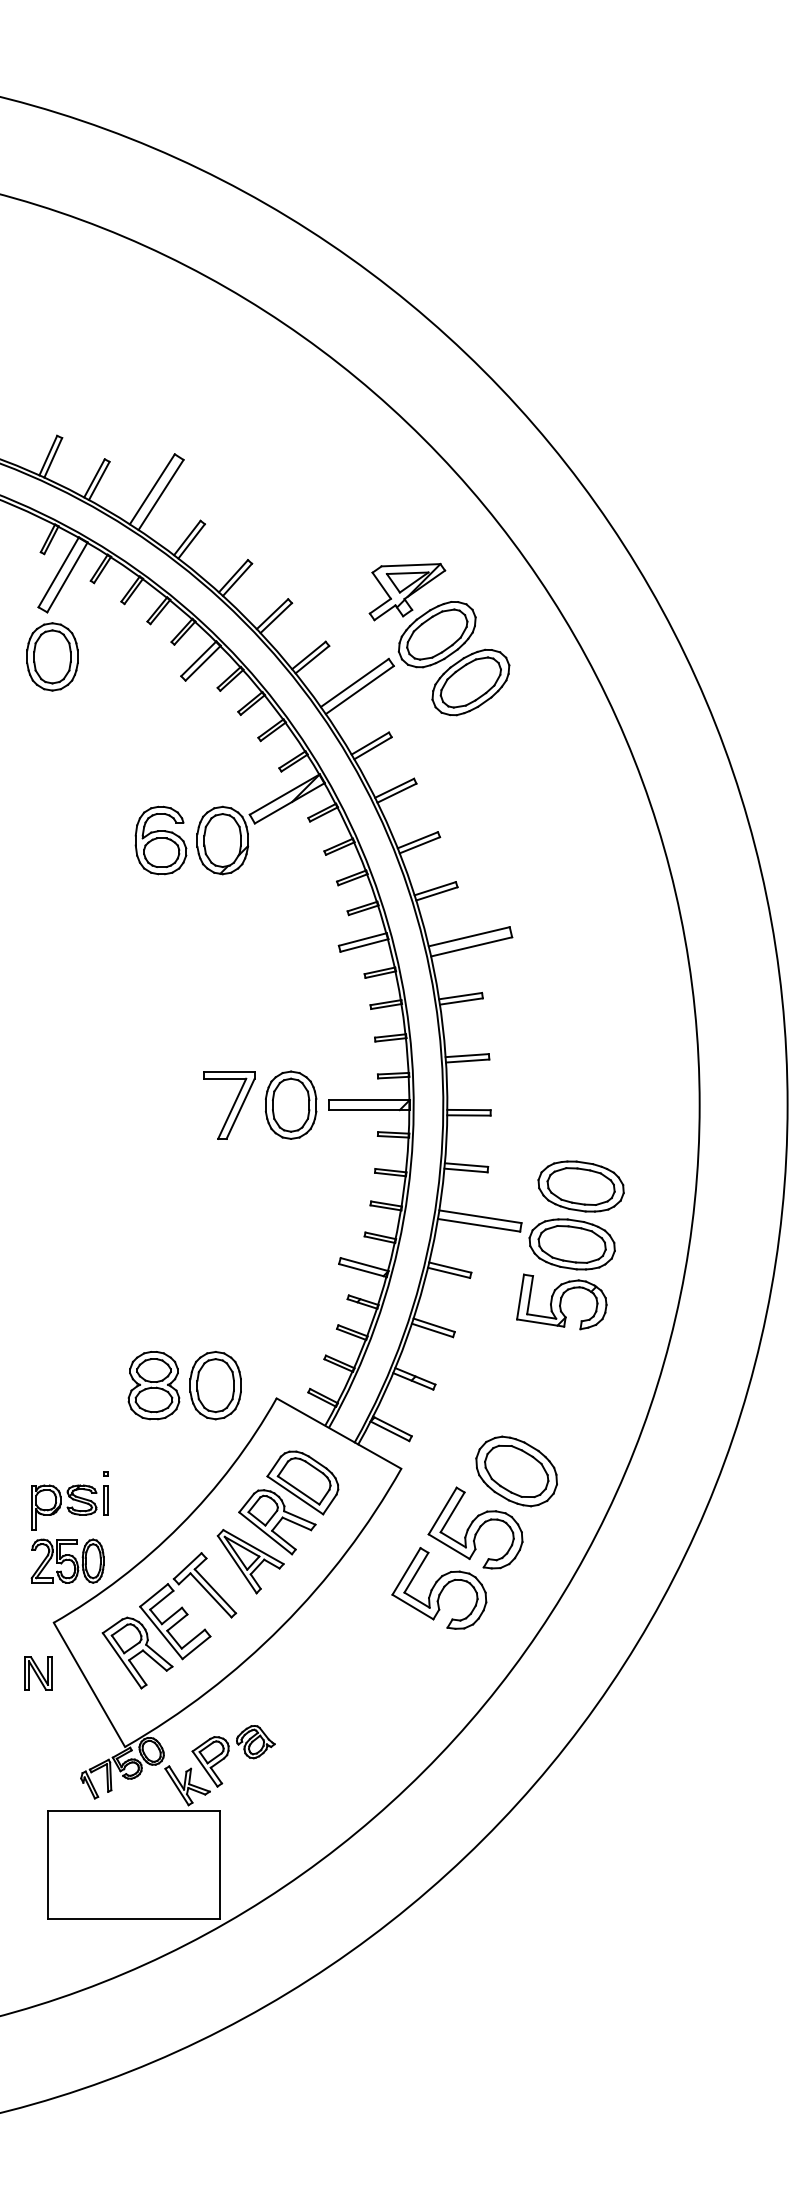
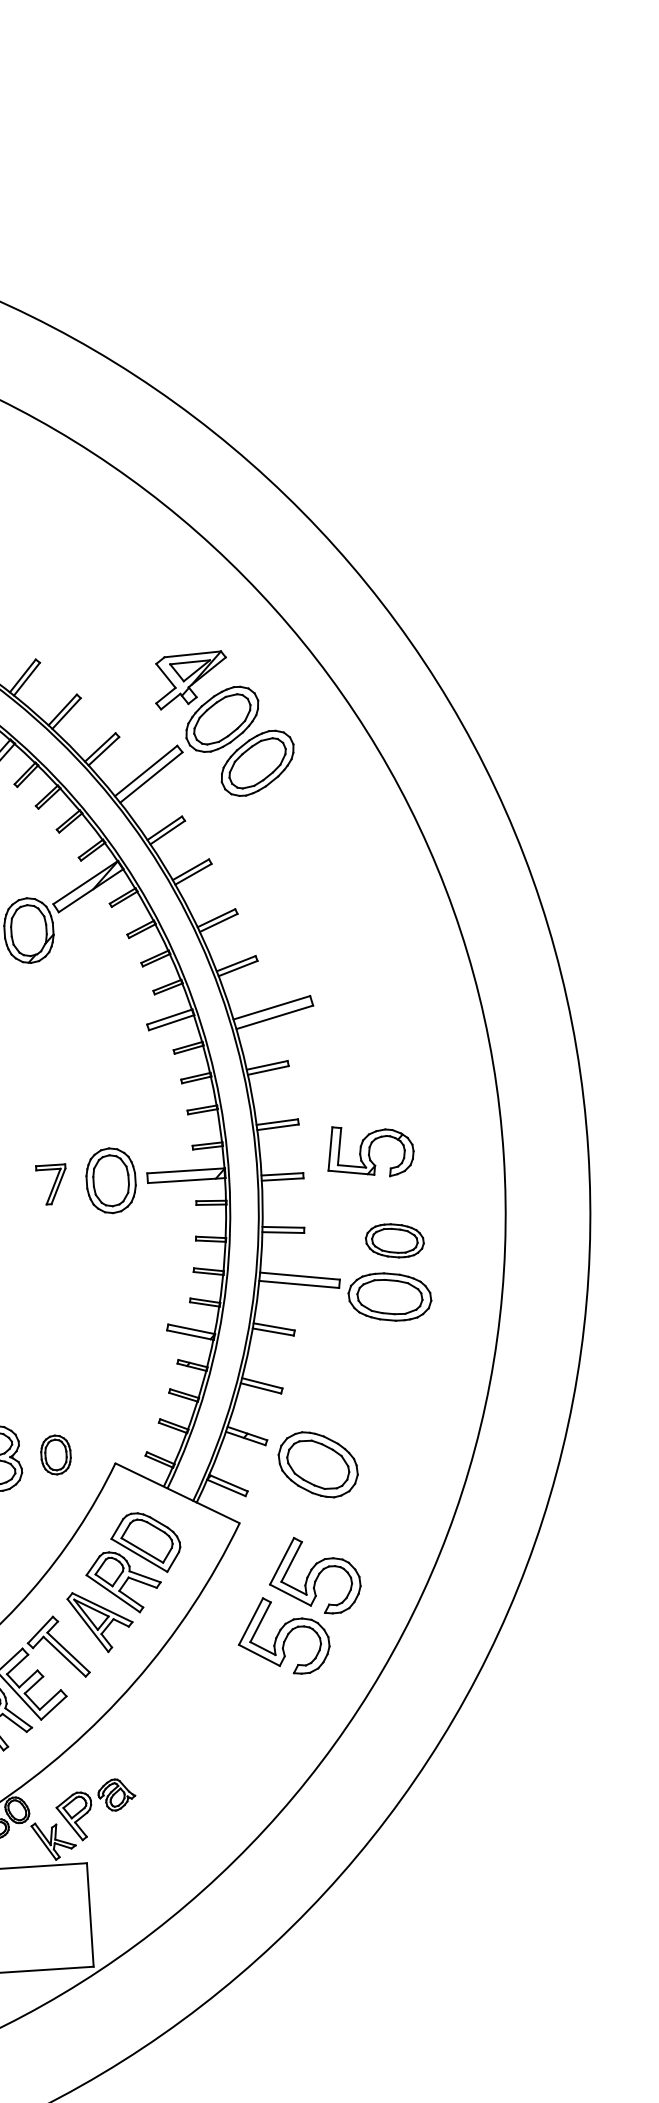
part: (229, 1105) -> (51, 1184), size x0.6
part: (580, 1186) -> (394, 1240), size x0.7
part: (561, 1301) -> (370, 1150), moved
part: (215, 1385) -> (55, 1454), size x0.6
part: (516, 1471) -> (318, 1464), moved

